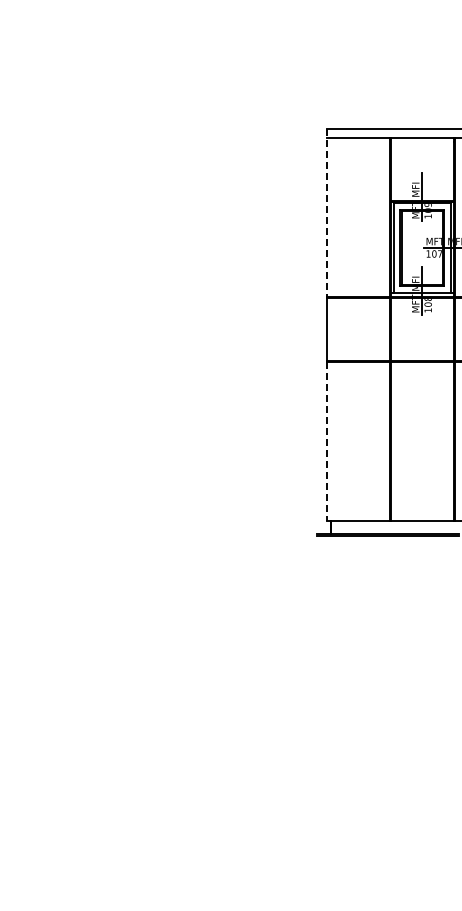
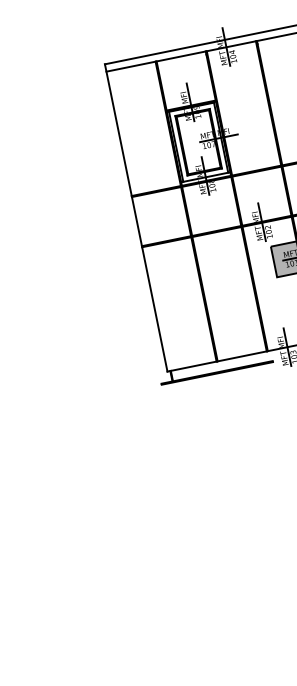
line: (326, 213) -> (118, 130), dashed -> solid
line: (326, 442) -> (154, 310), dashed -> solid

